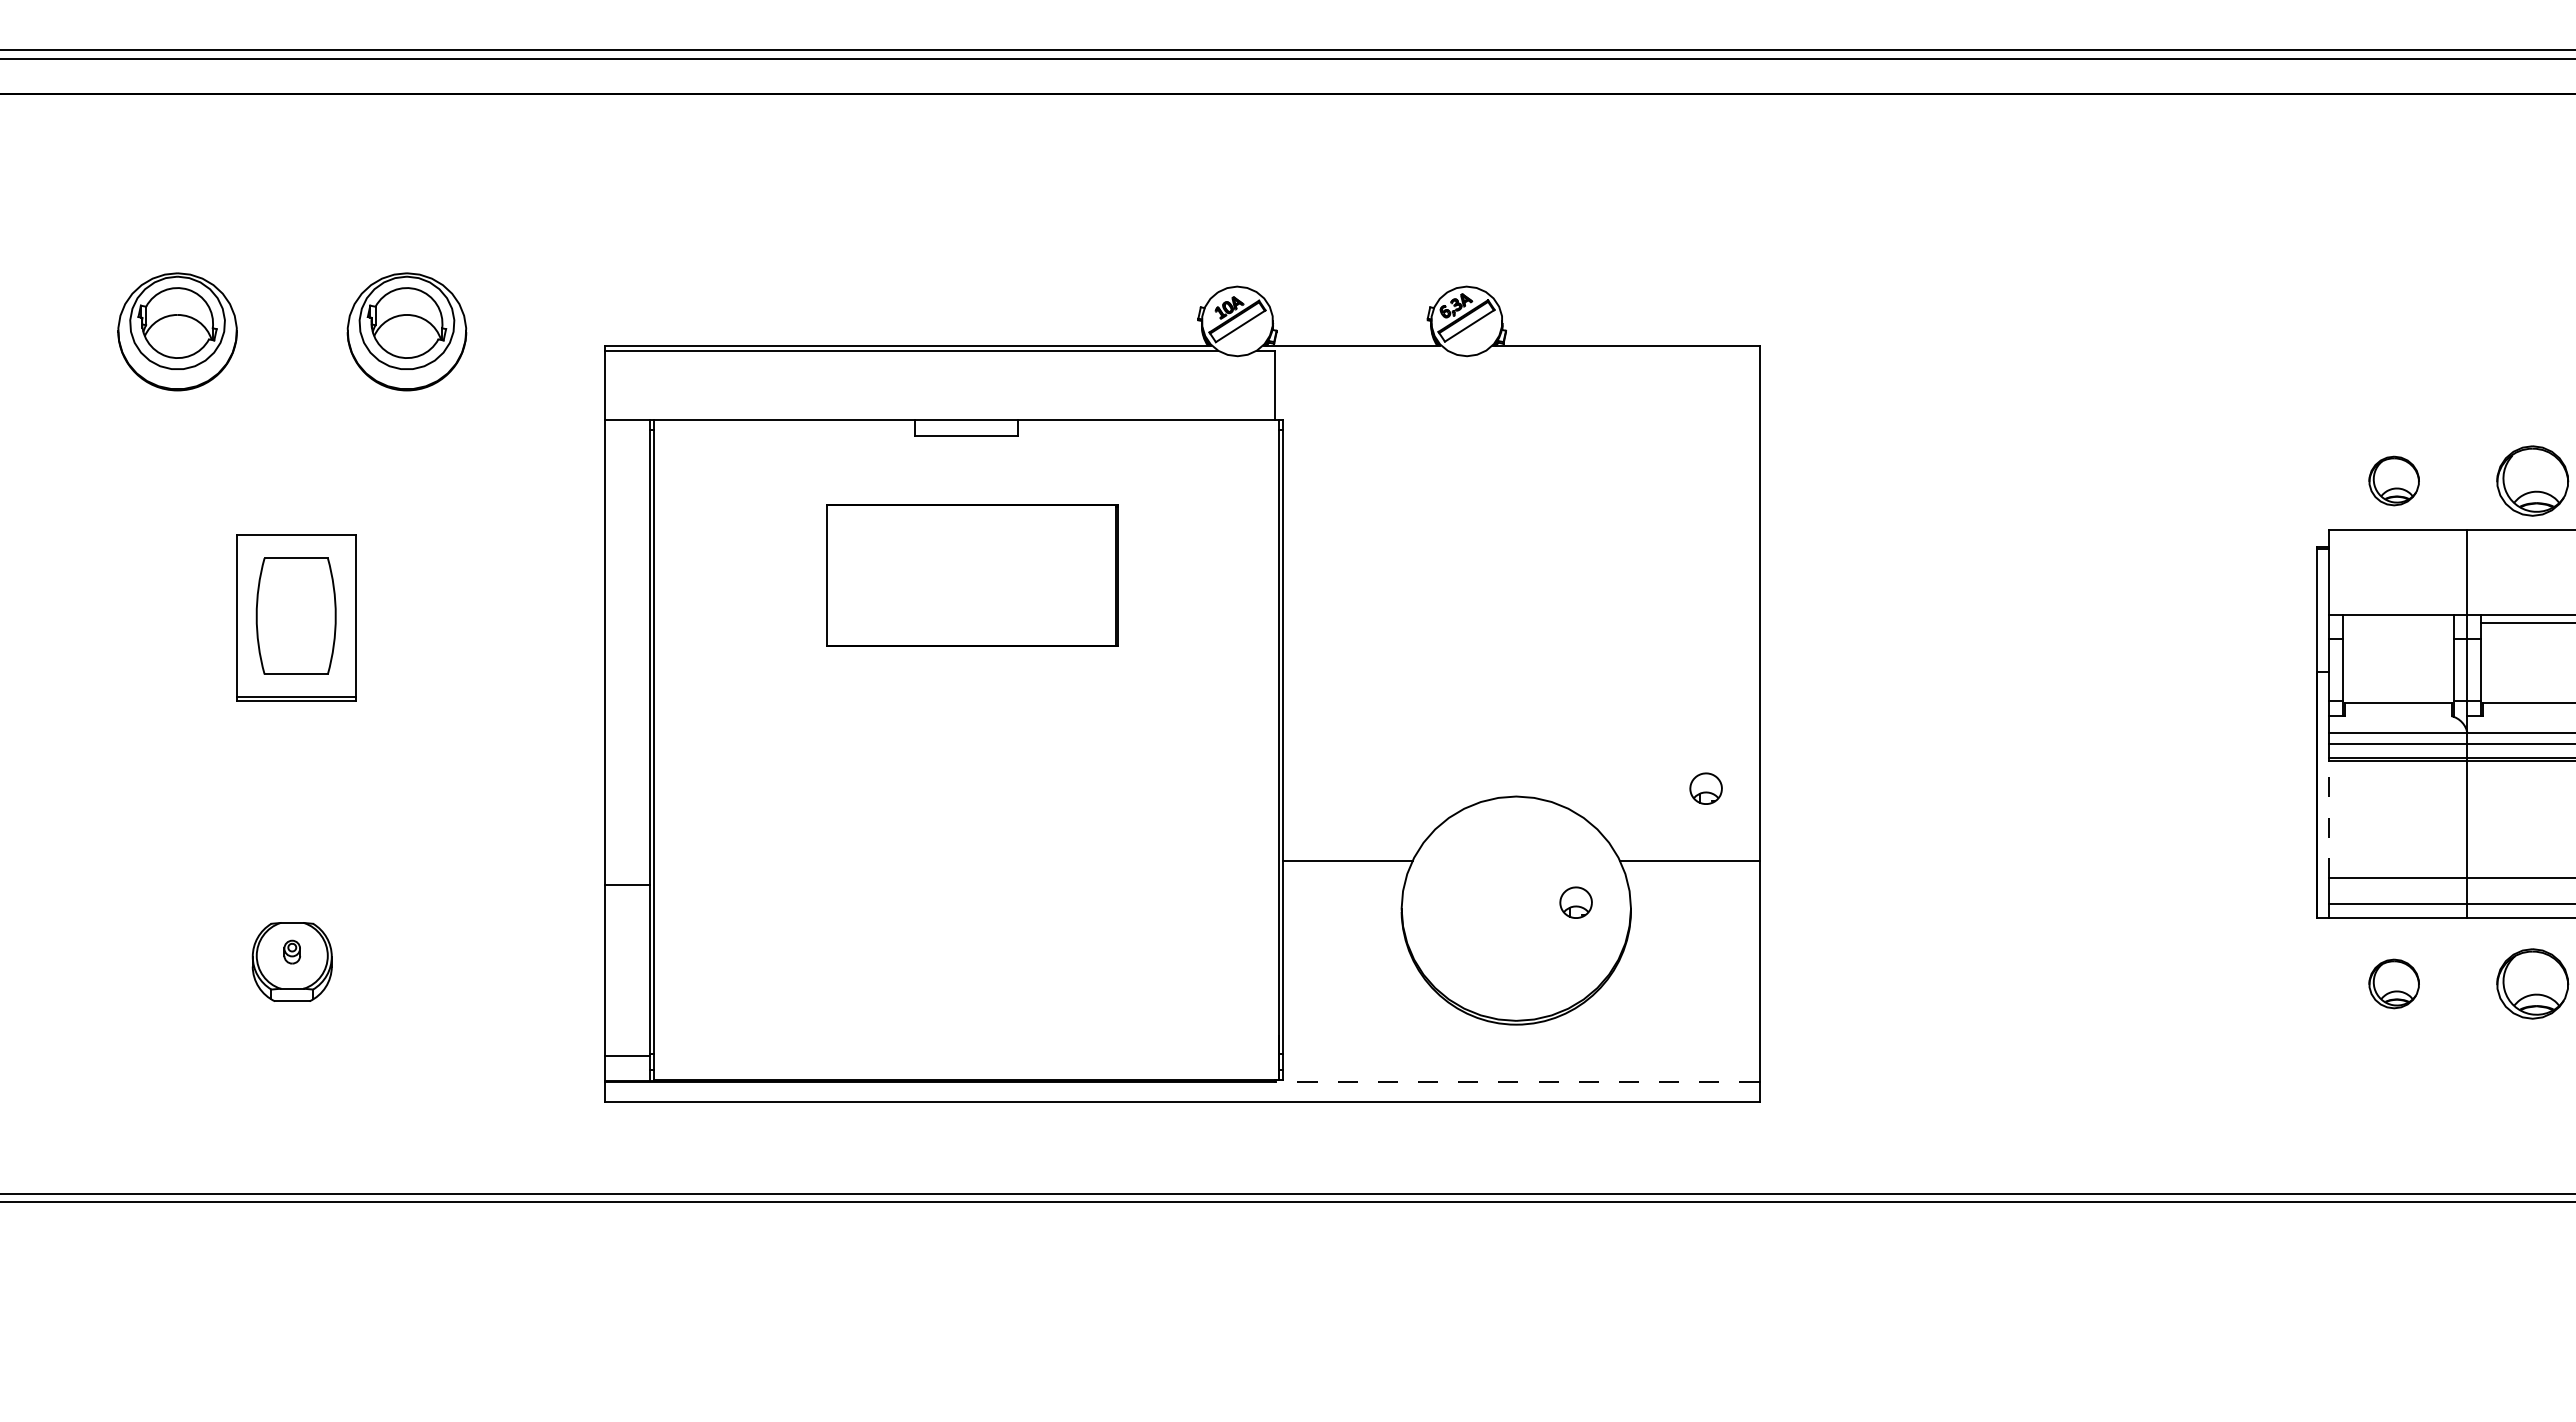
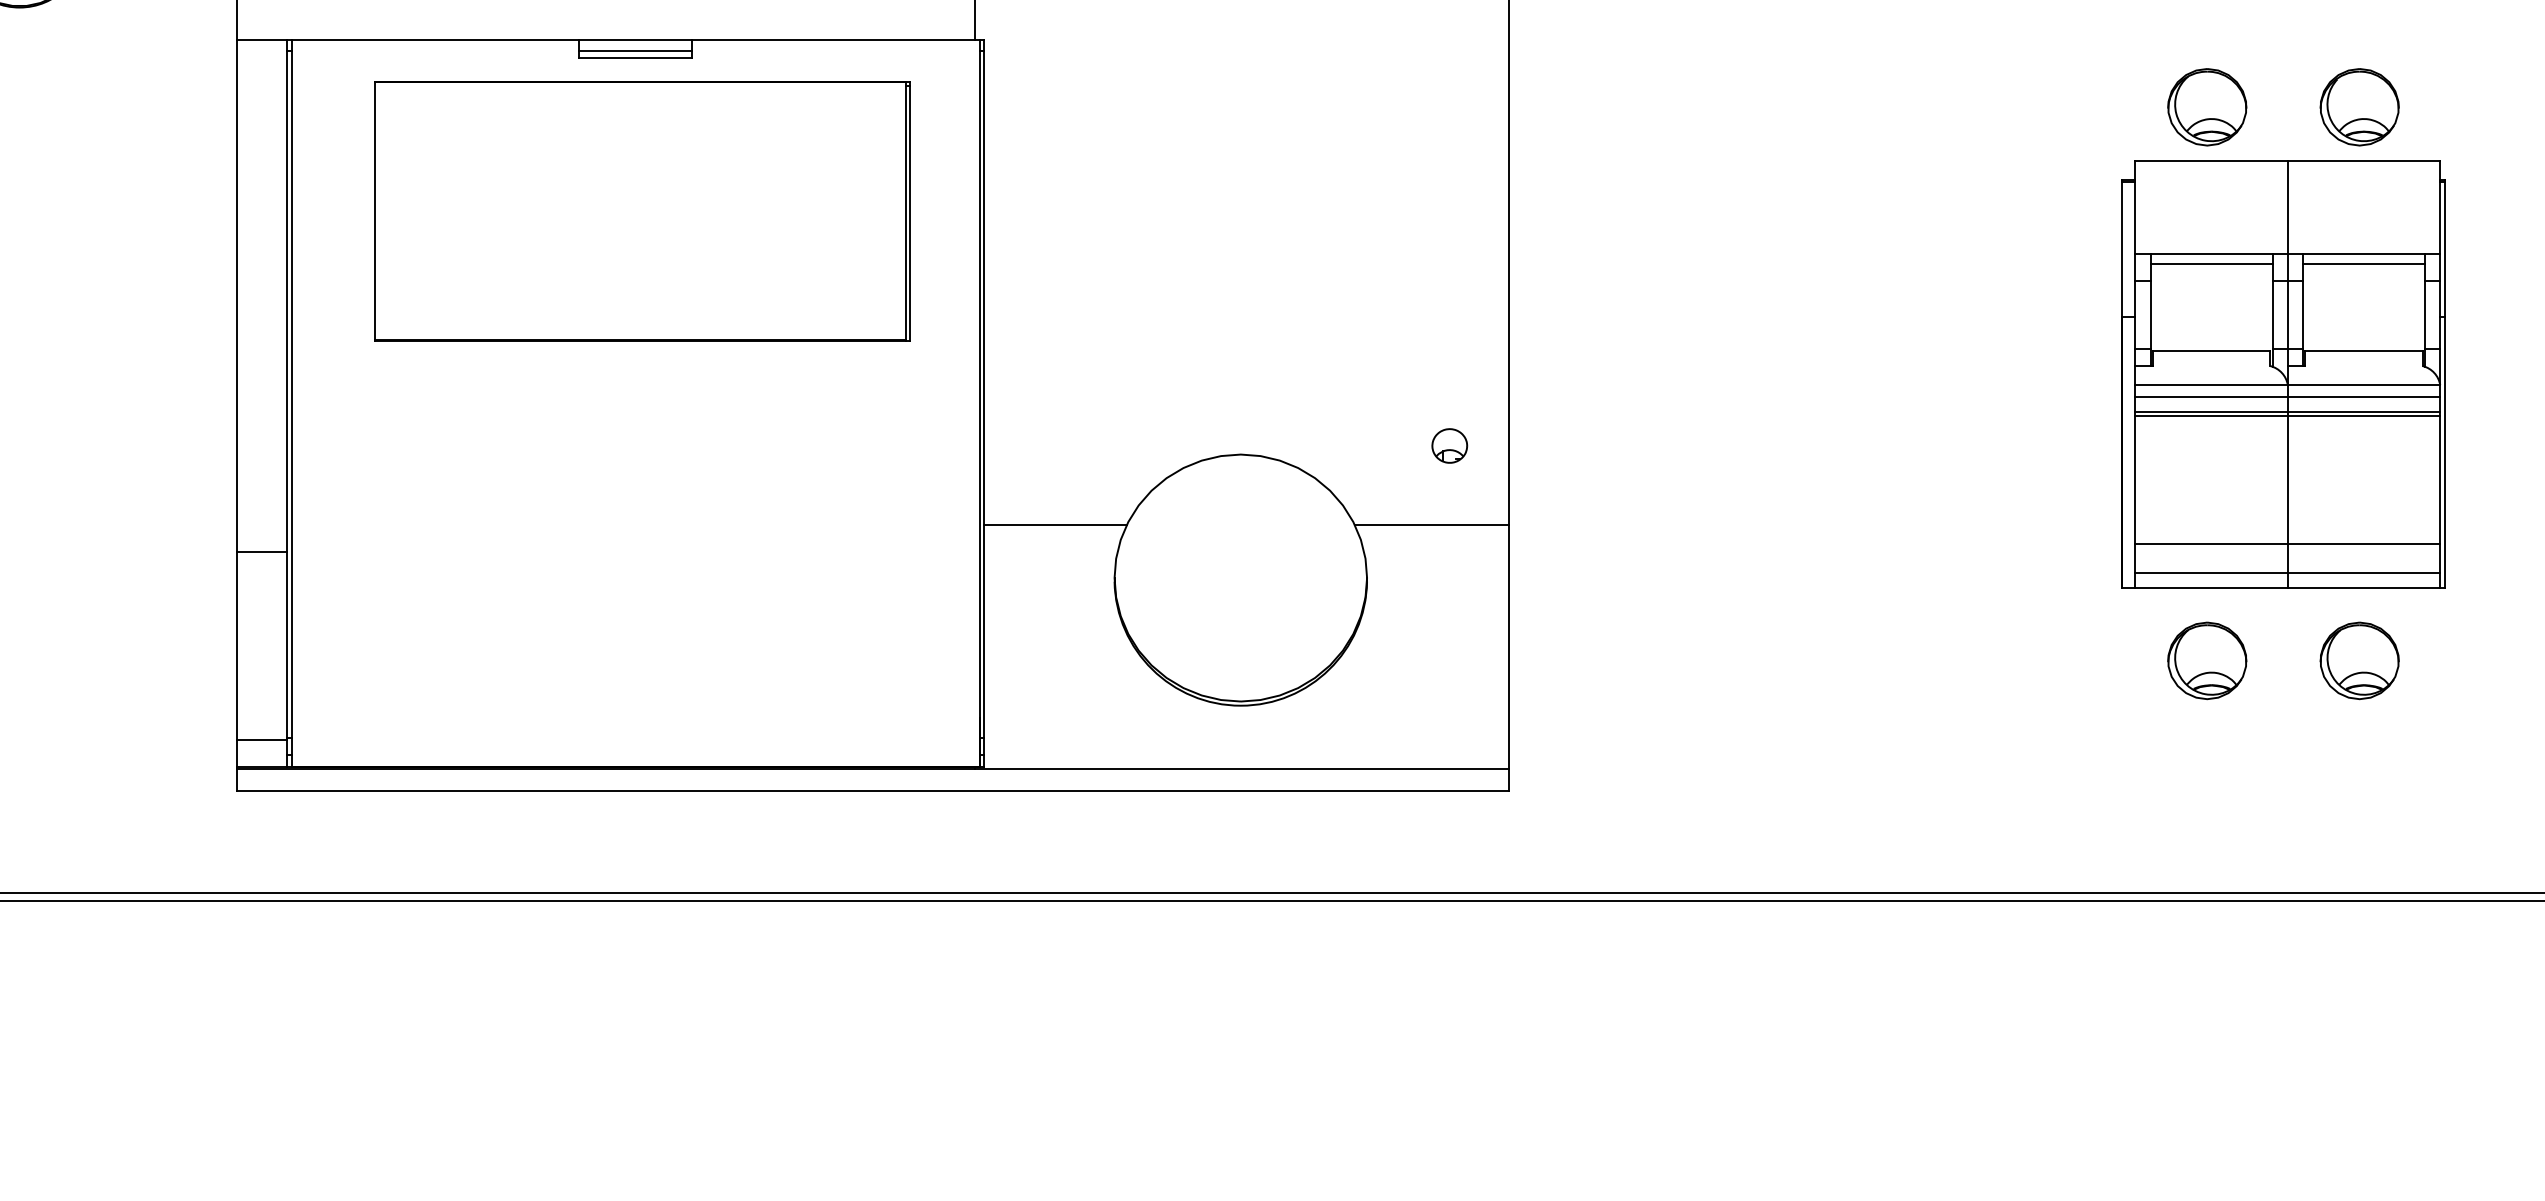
line: (966, 429) -> (635, 50), added
part: (2393, 480) -> (2206, 106), size x1.43
part: (972, 575) -> (642, 211), size x1.67
line: (2397, 623) -> (2210, 264), added
line: (2329, 819) -> (2135, 479), dashed -> solid
part: (1575, 902) -> (1305, 571), removed
part: (2393, 983) -> (2206, 660), size x1.43
line: (1516, 1082) -> (1241, 769), dashed -> solid

